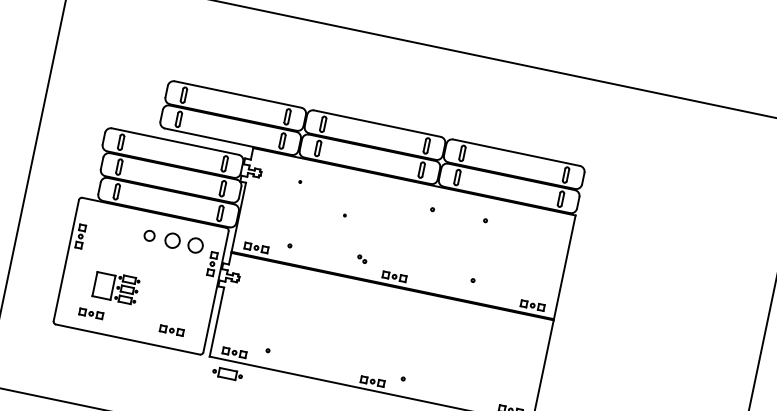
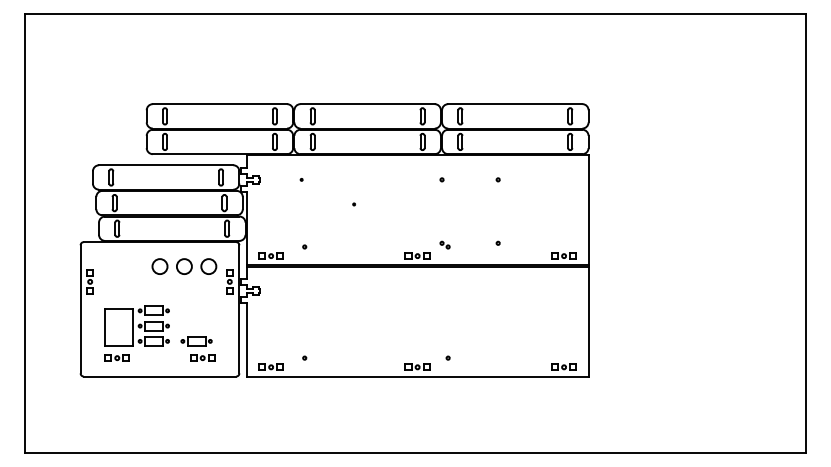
circle: (149, 235) -> (159, 266), size x1.43
part: (361, 258) -> (444, 244), moved
part: (115, 286) -> (136, 325), size x1.43
part: (227, 374) -> (196, 341), moved

